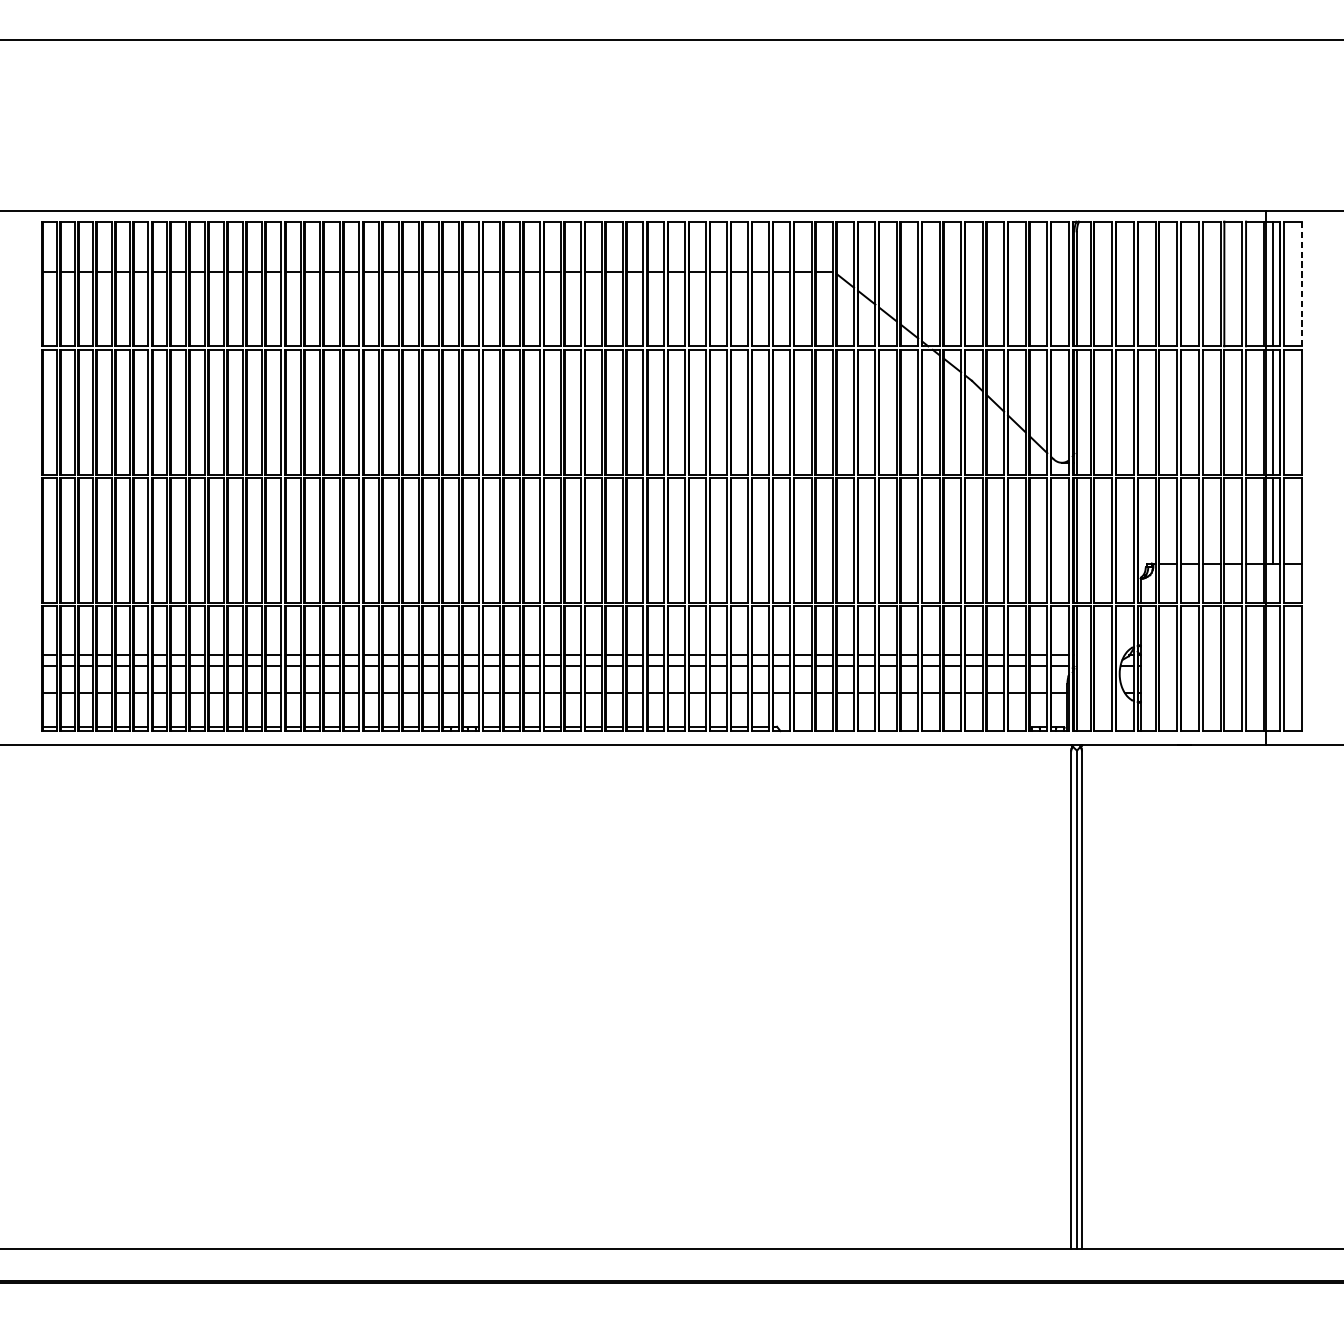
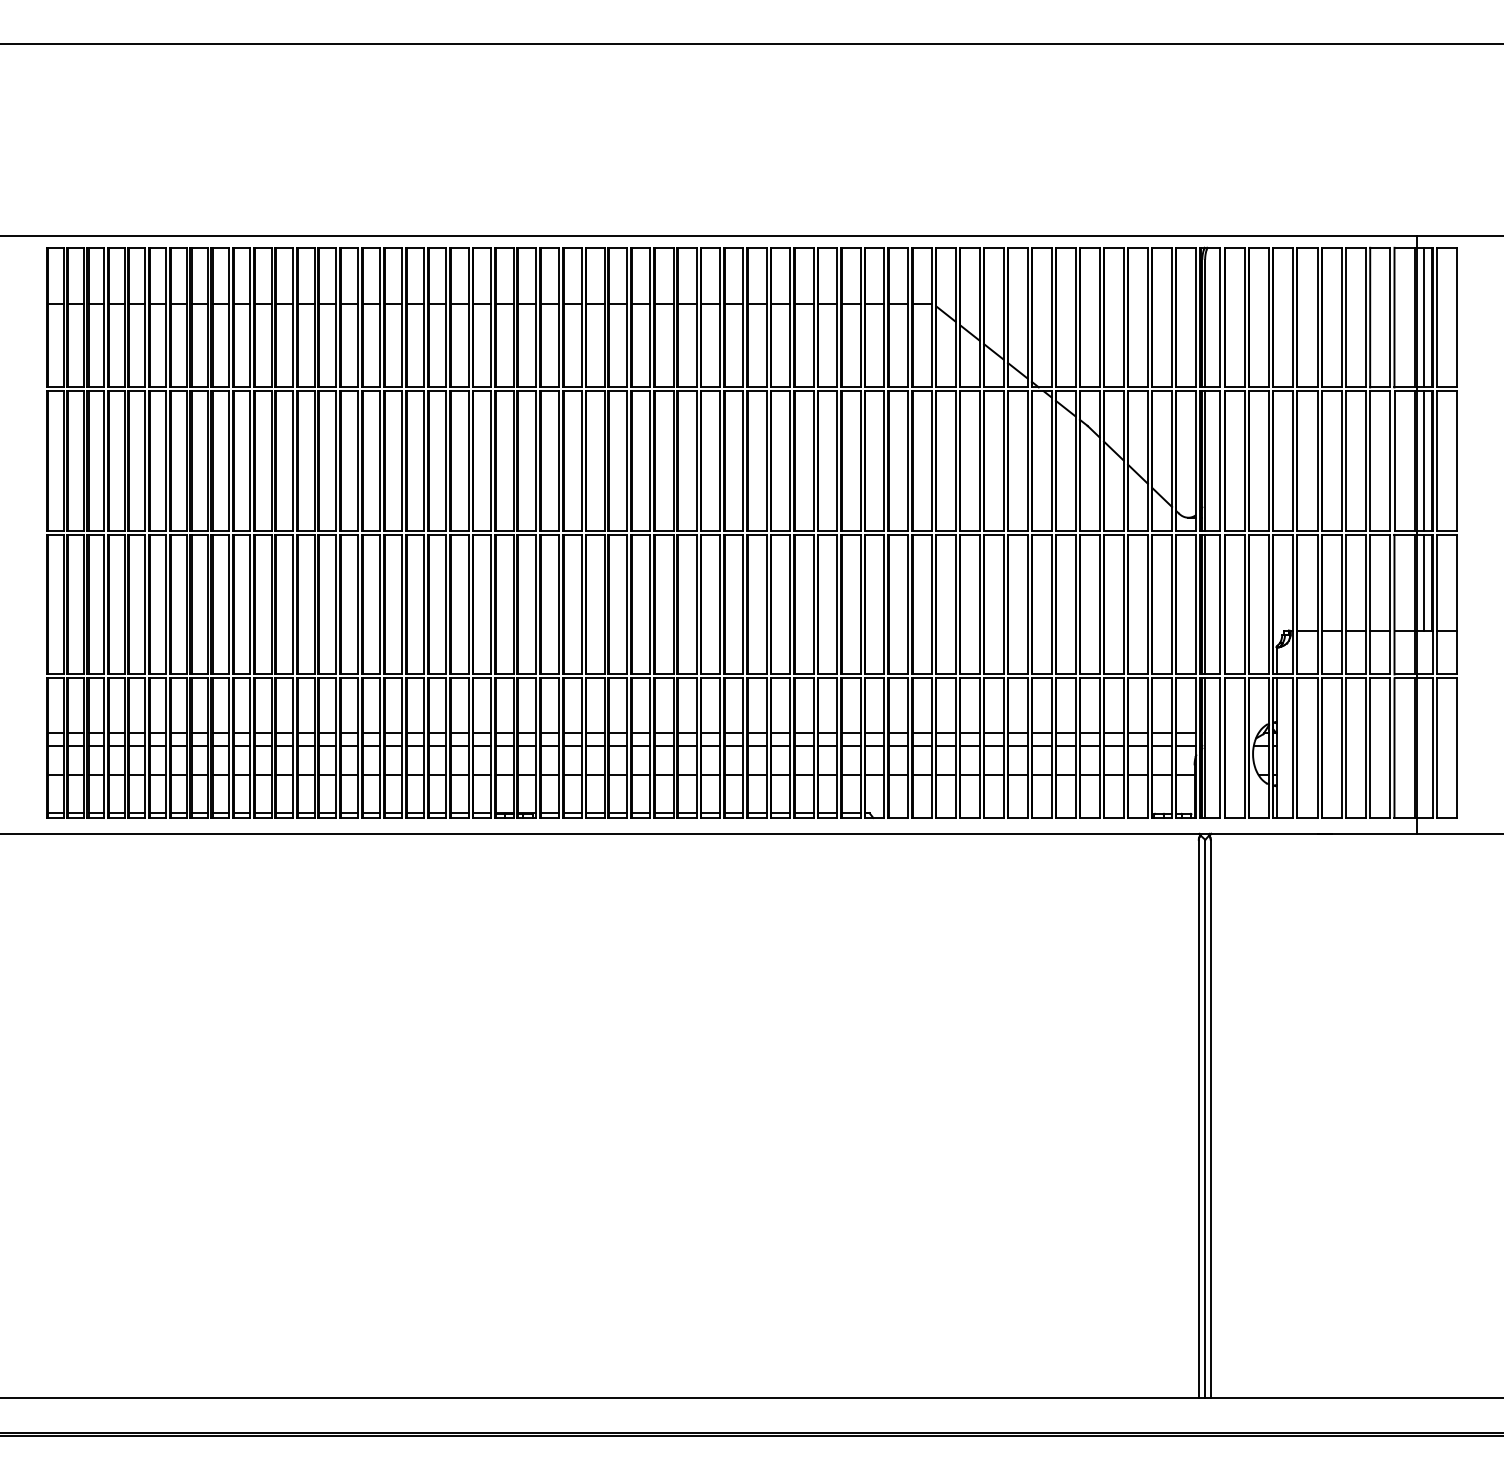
line: (1301, 283) -> (1456, 317), dashed -> solid

